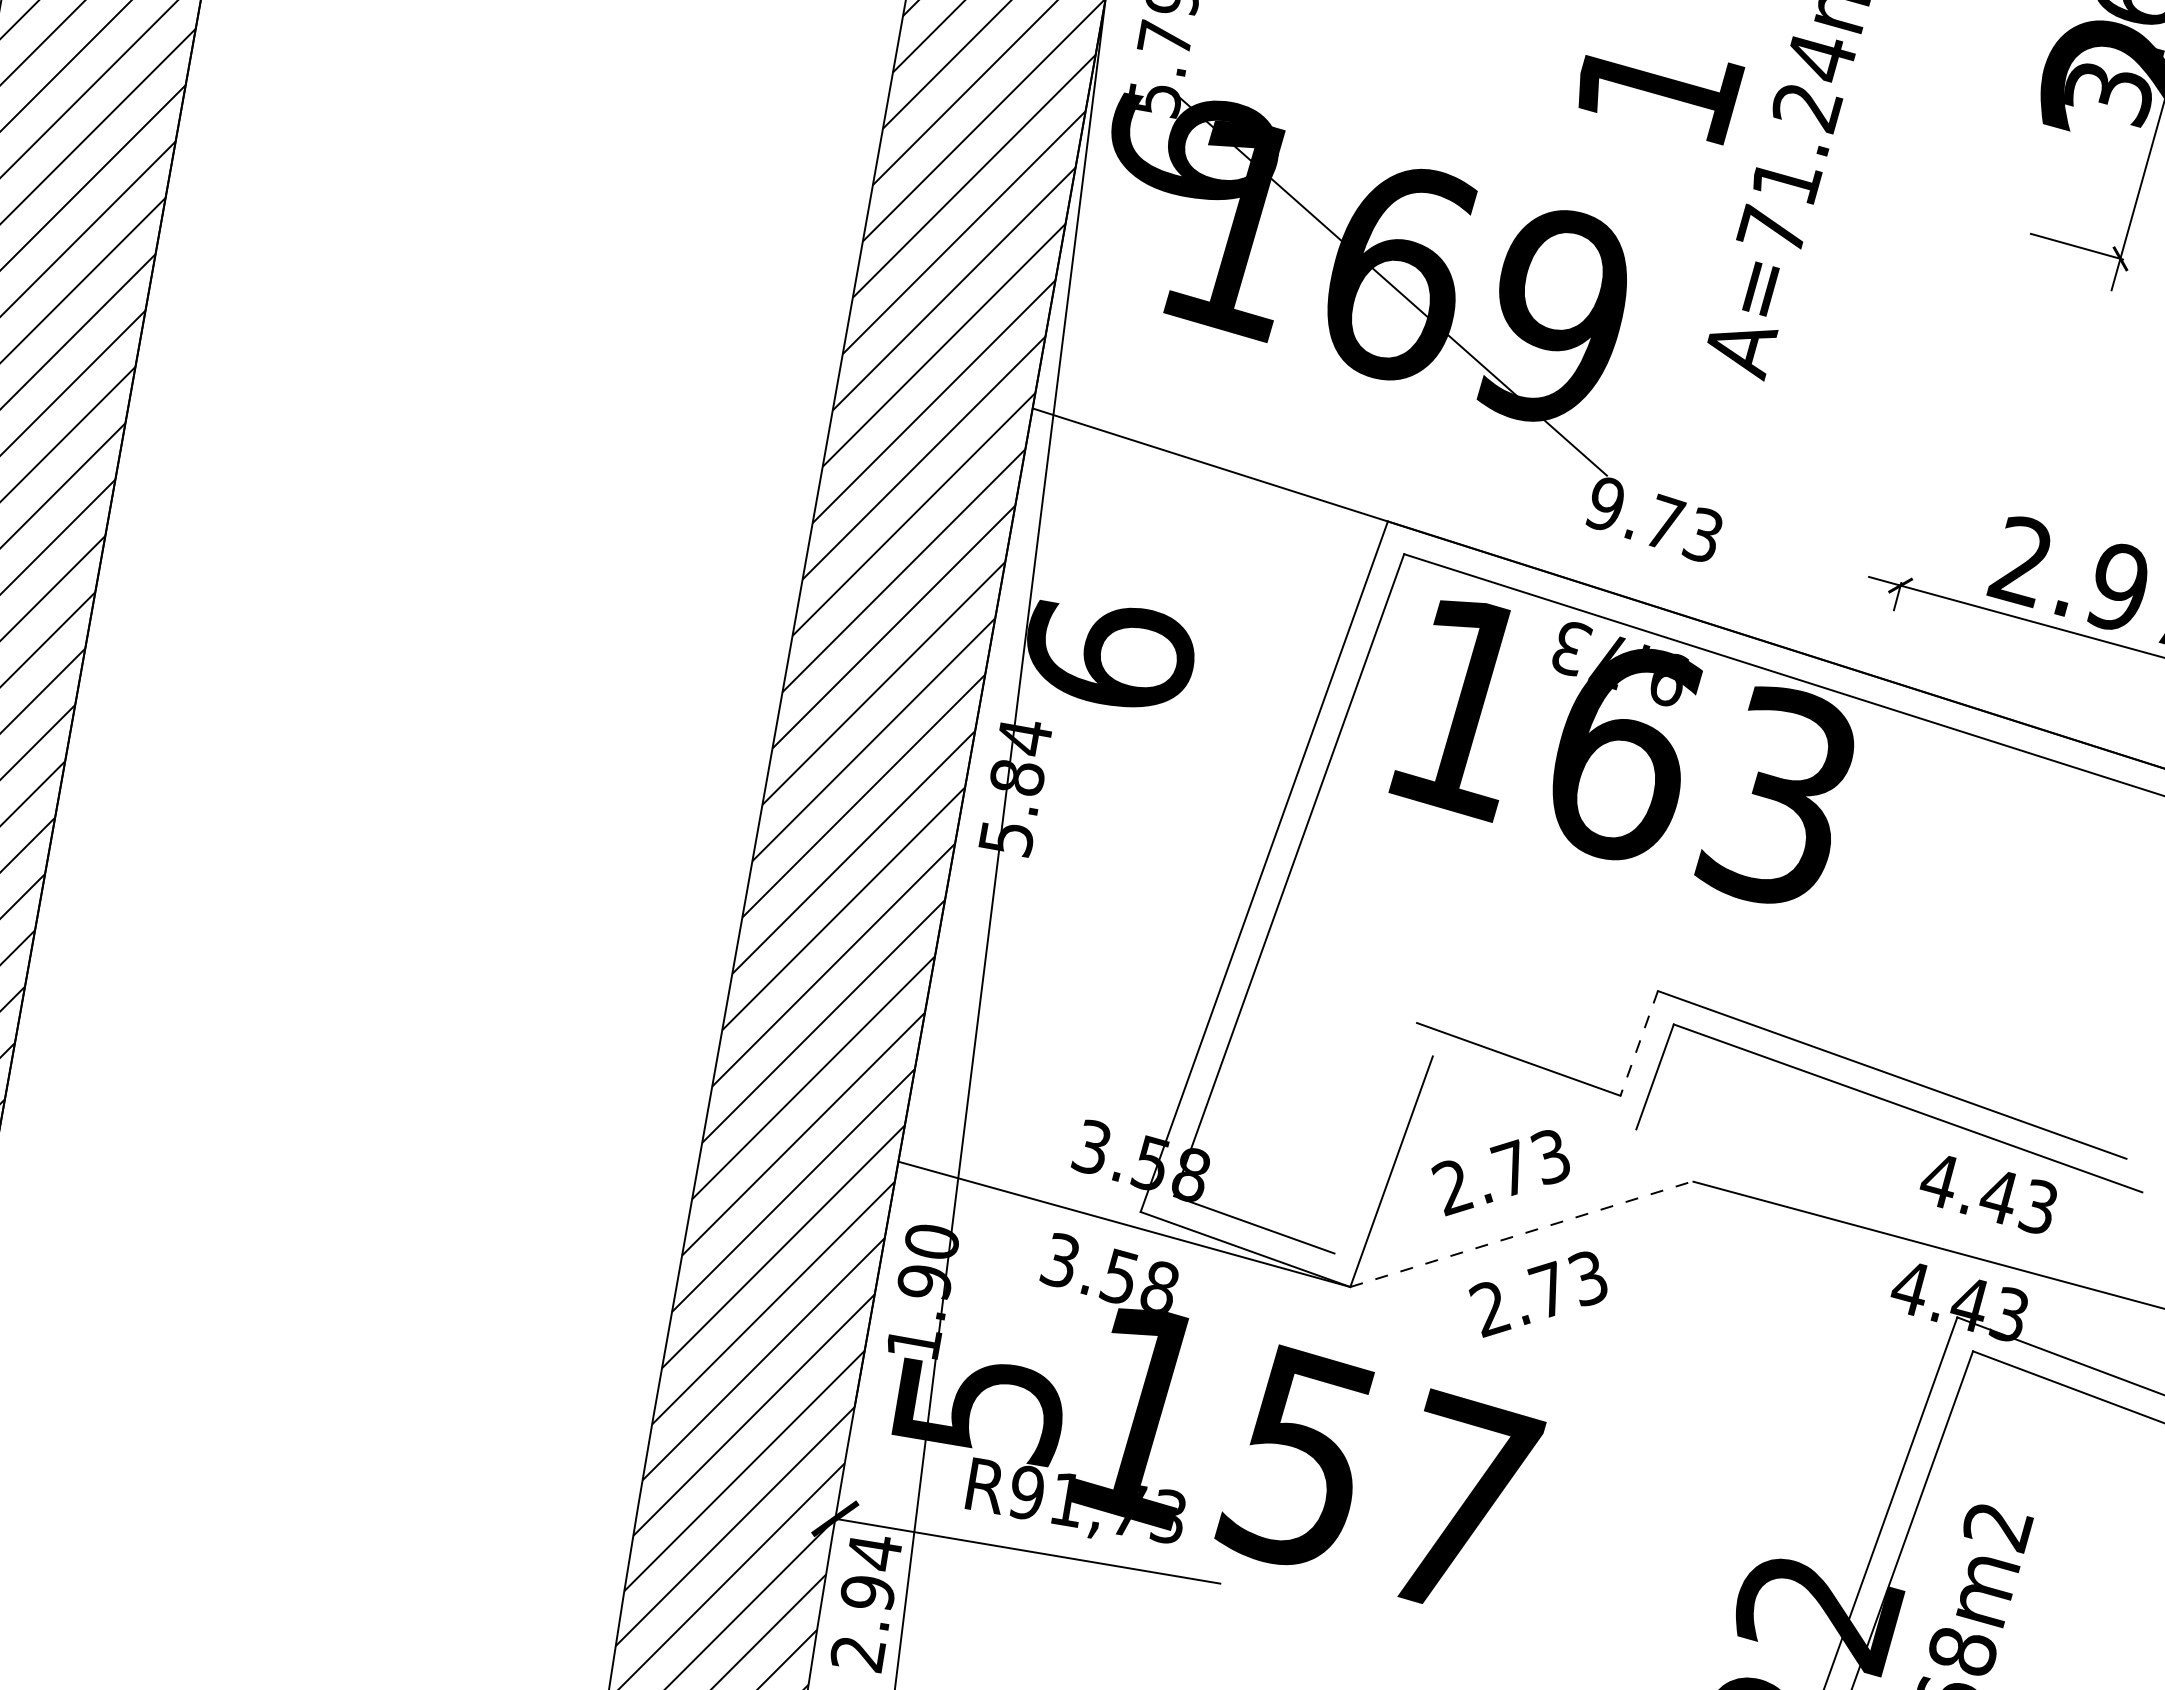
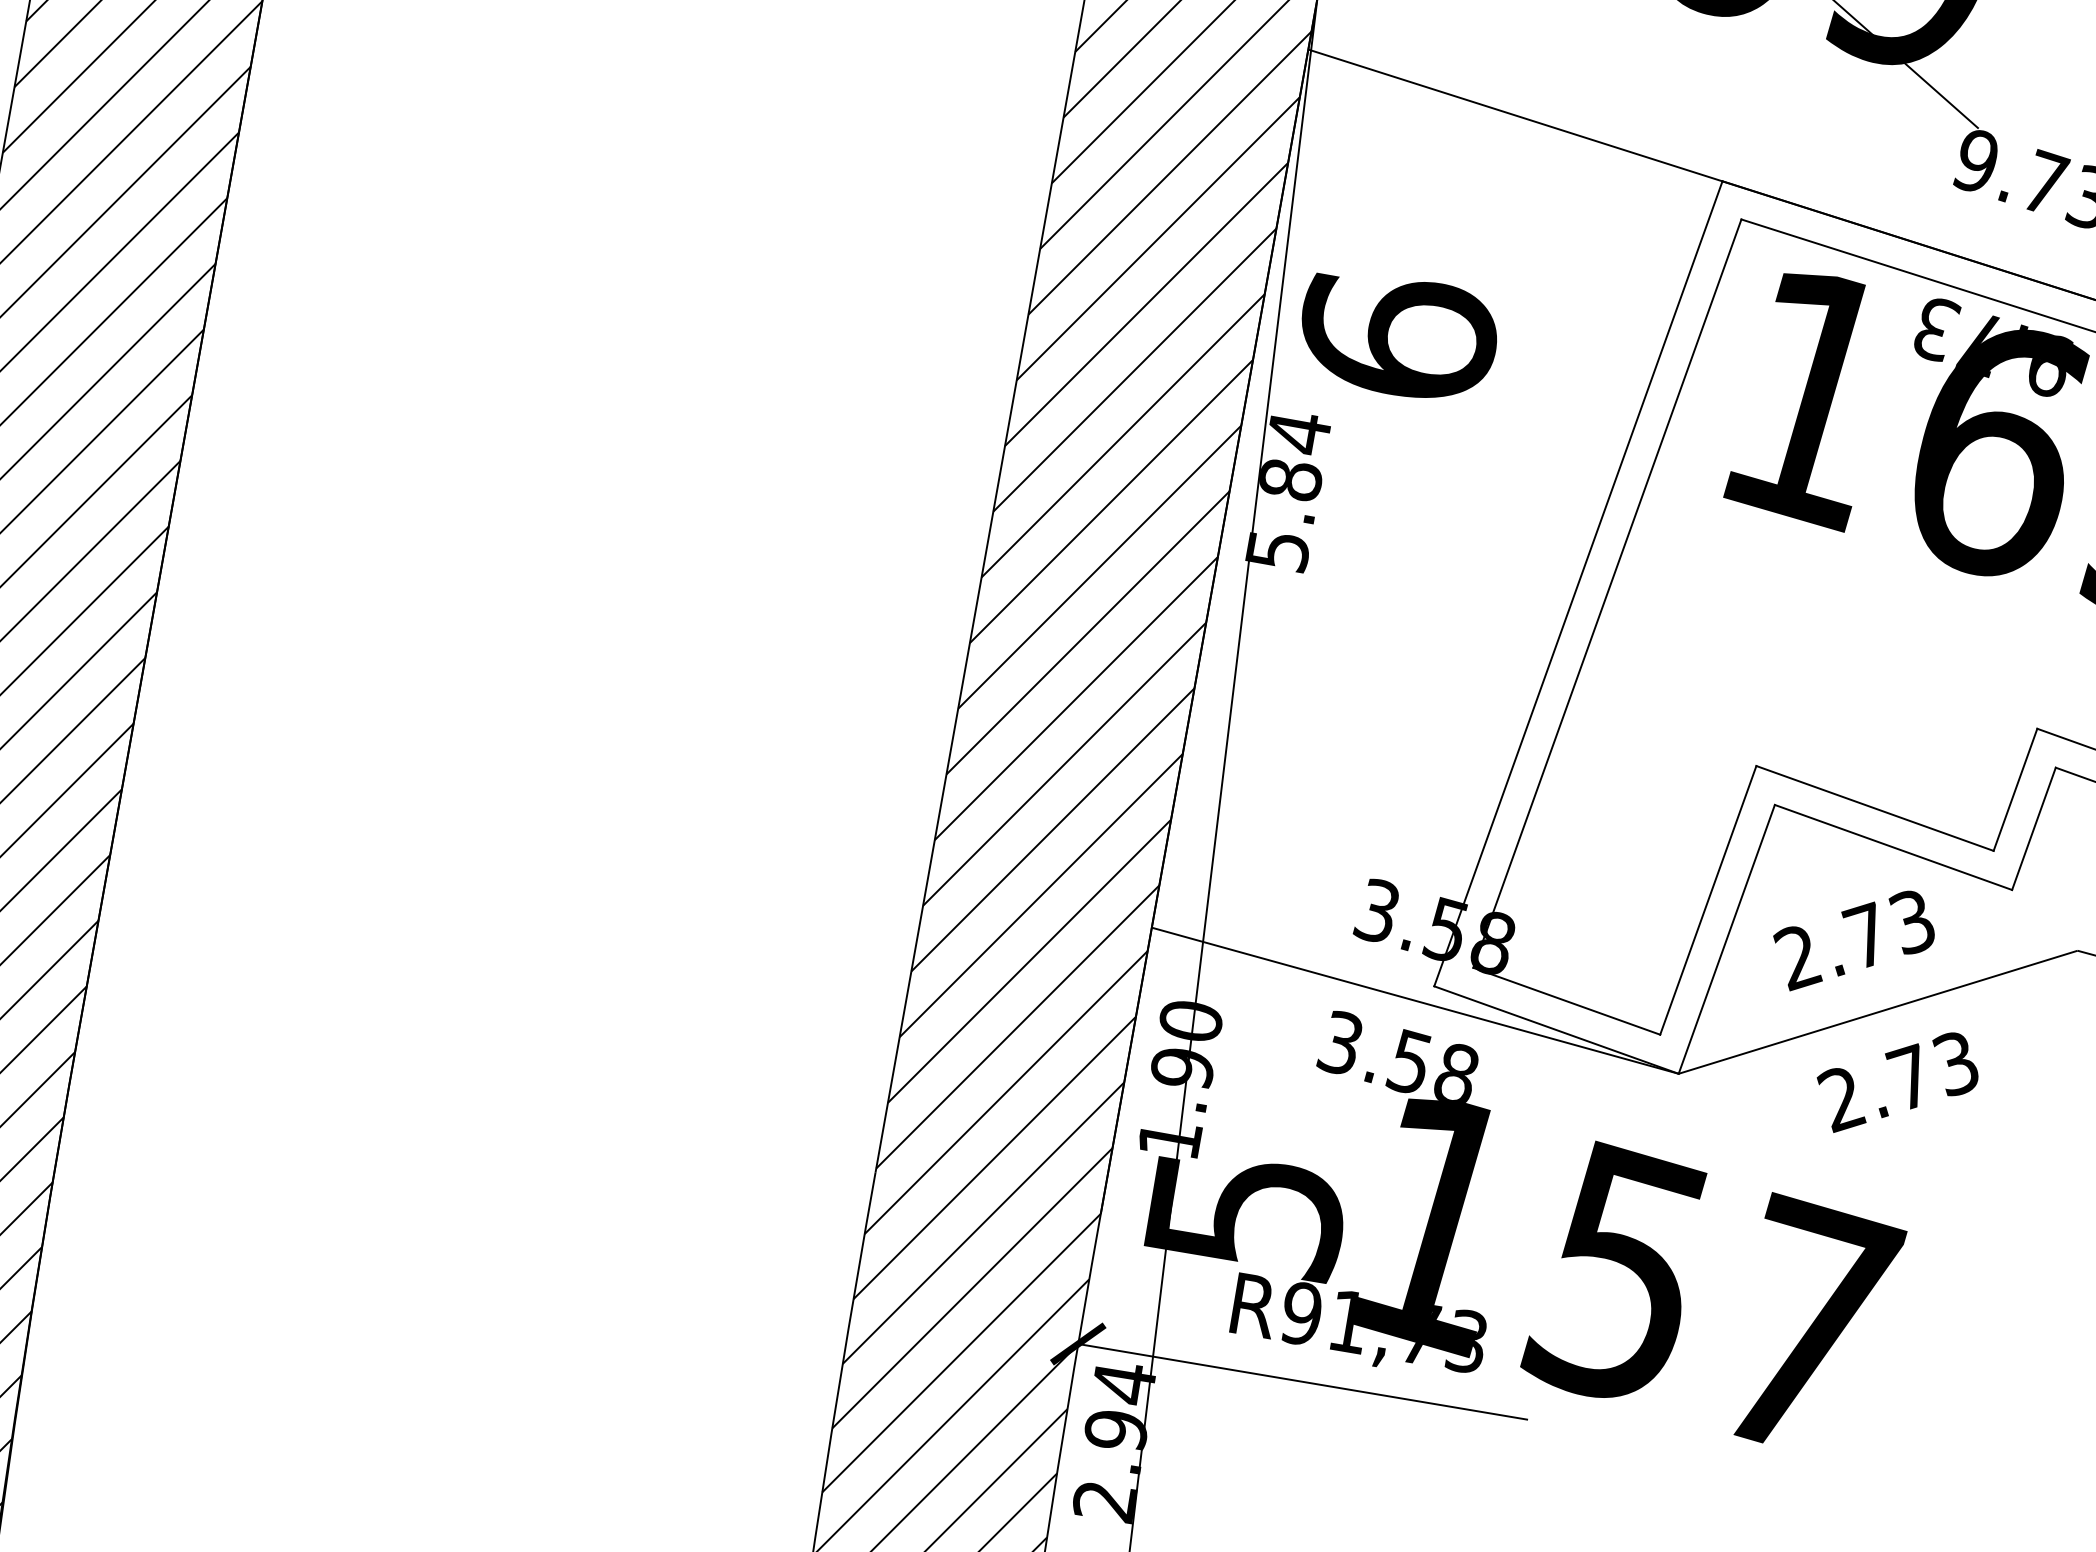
line: (1639, 1043) -> (2015, 789), dashed -> solid
line: (1534, 1092) -> (1893, 847), added
line: (1375, 1138) -> (1708, 900), added
line: (1521, 1234) -> (1878, 1012), dashed -> solid

